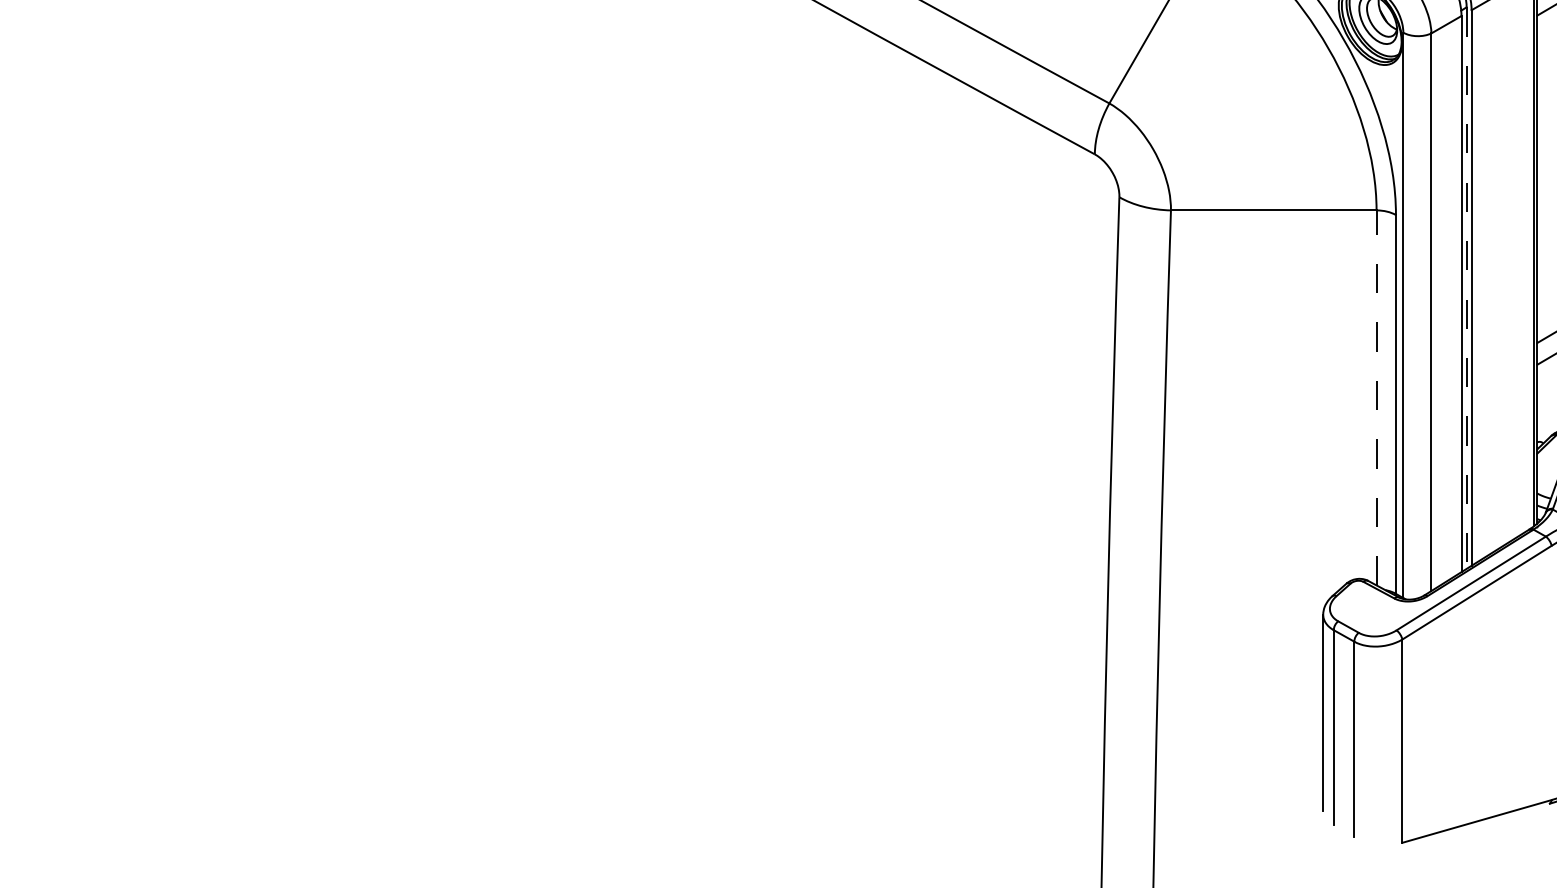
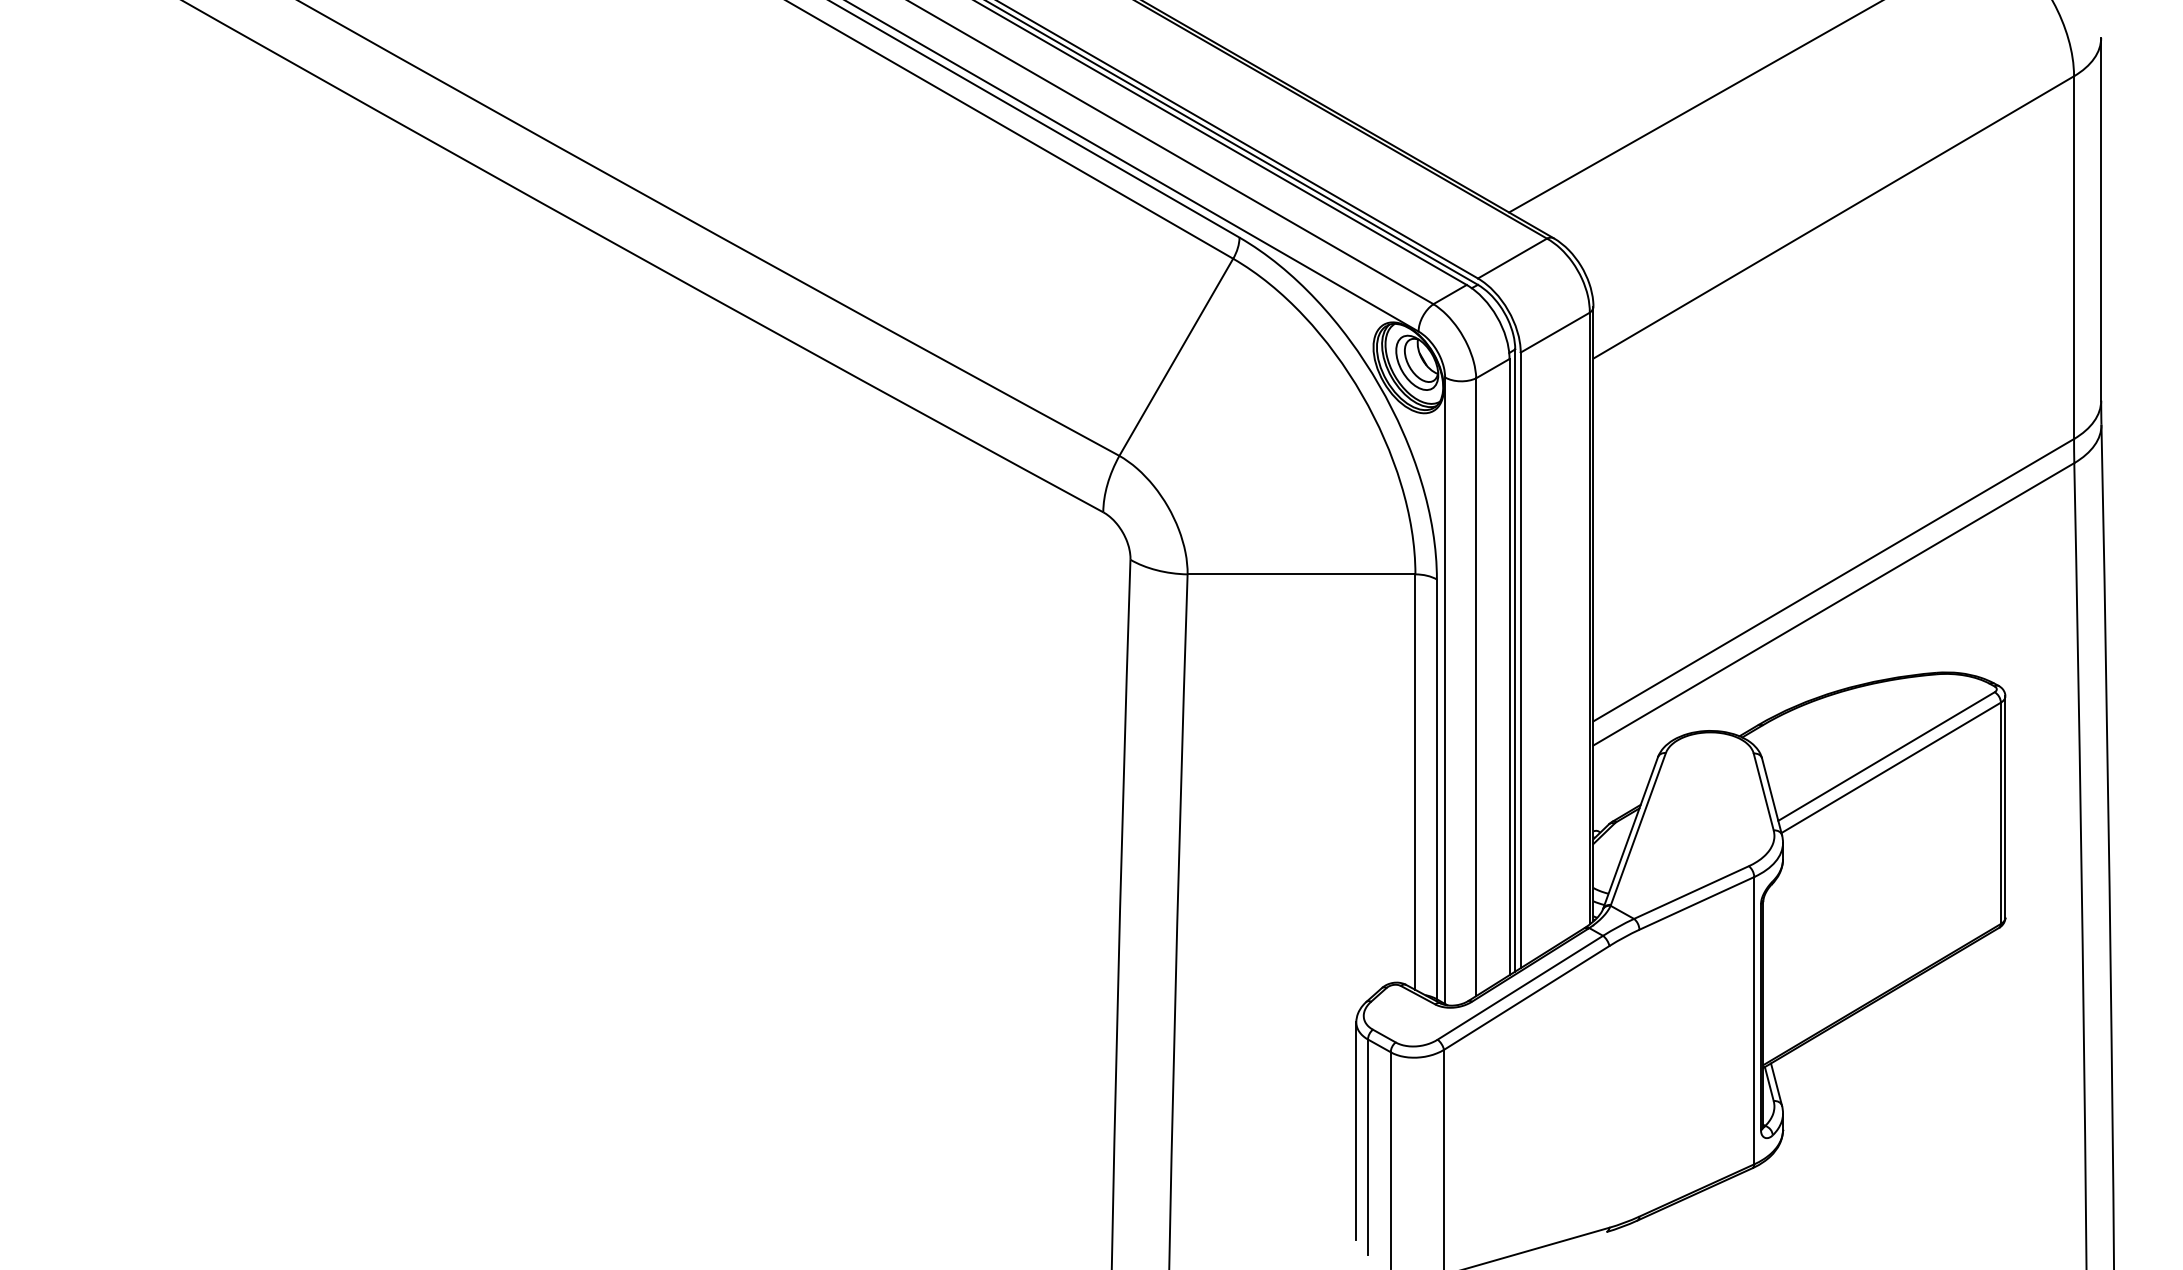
line: (1466, 288) -> (1515, 660), dashed -> solid
line: (1376, 398) -> (1415, 782), dashed -> solid

